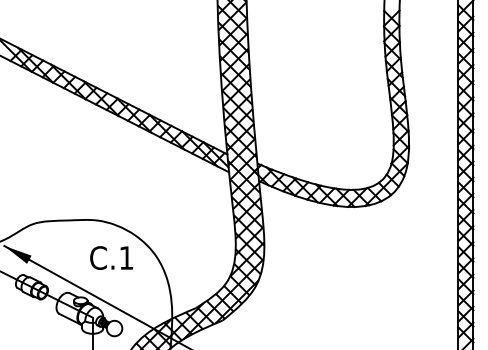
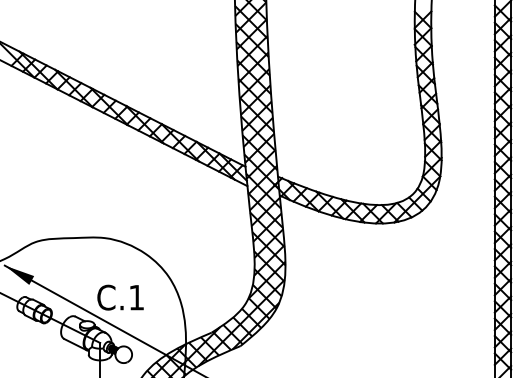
text: (111, 257) -> (120, 297), moved

